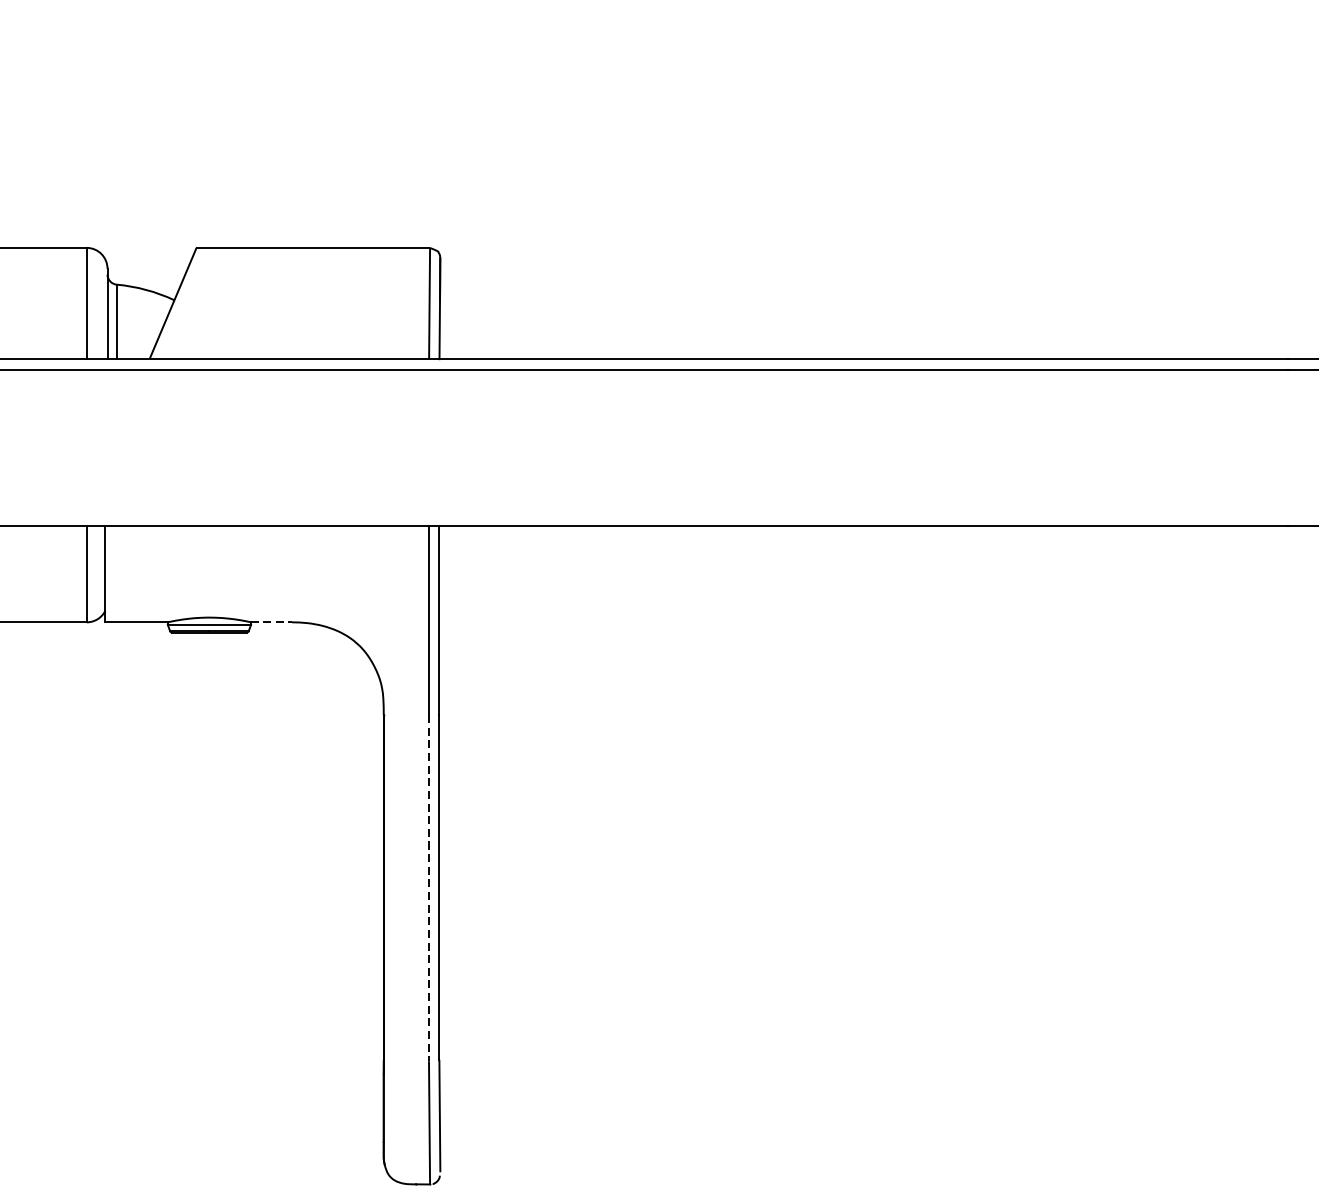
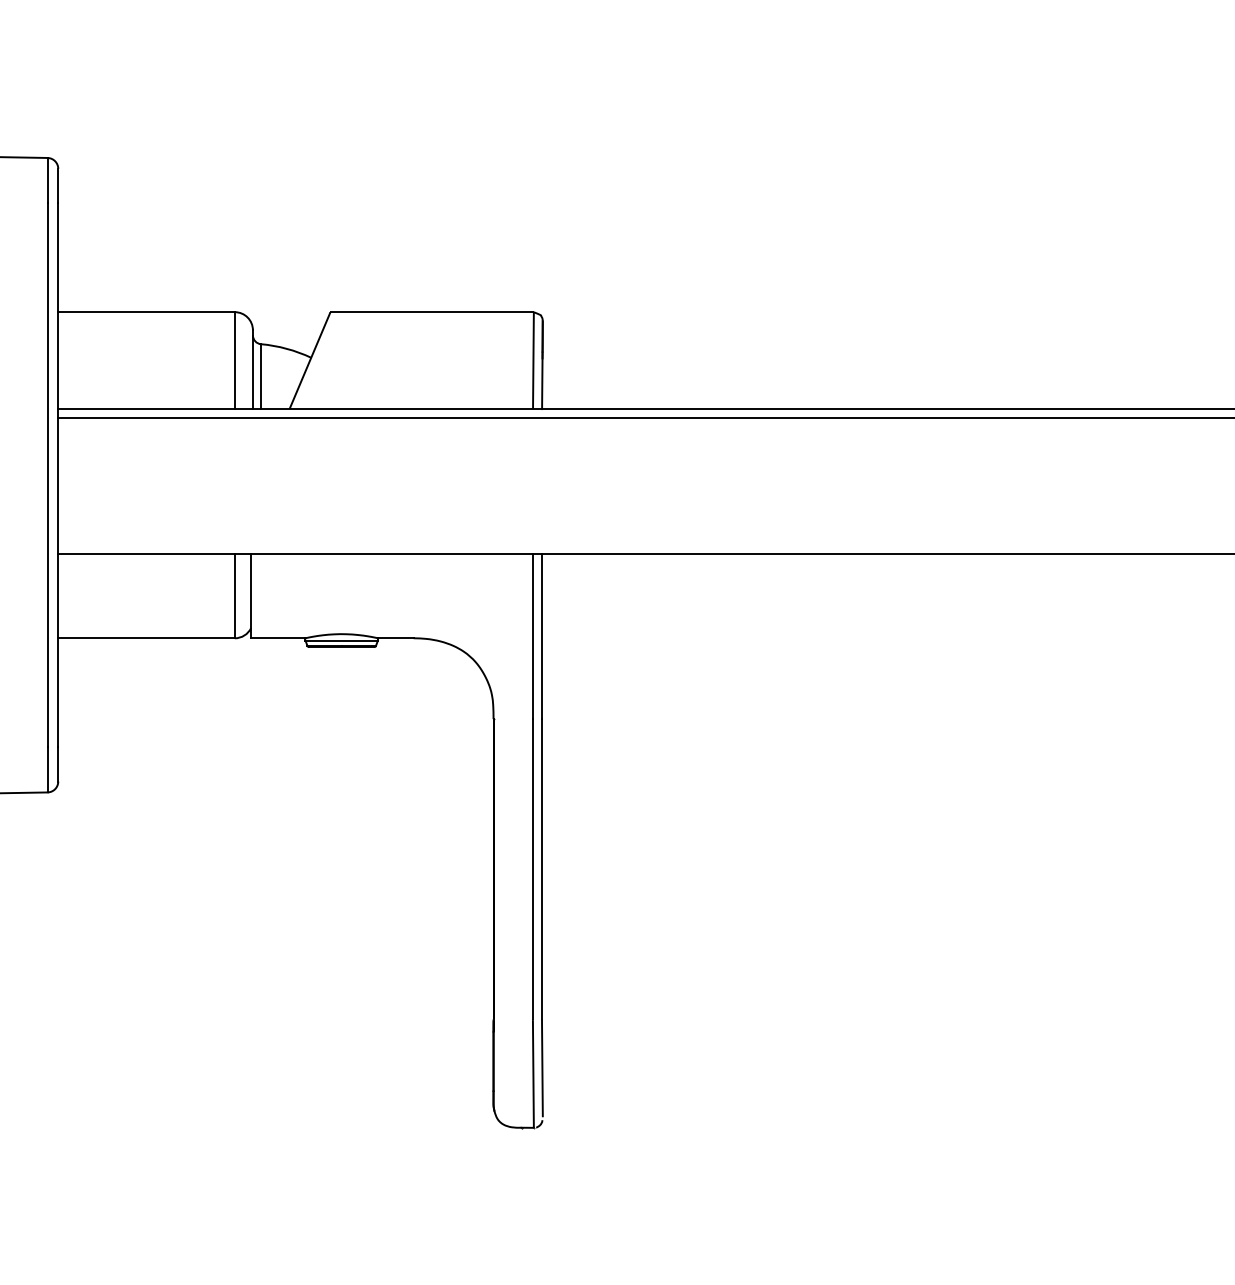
line: (272, 622) -> (396, 638), dashed -> solid
line: (428, 887) -> (532, 869), dashed -> solid

